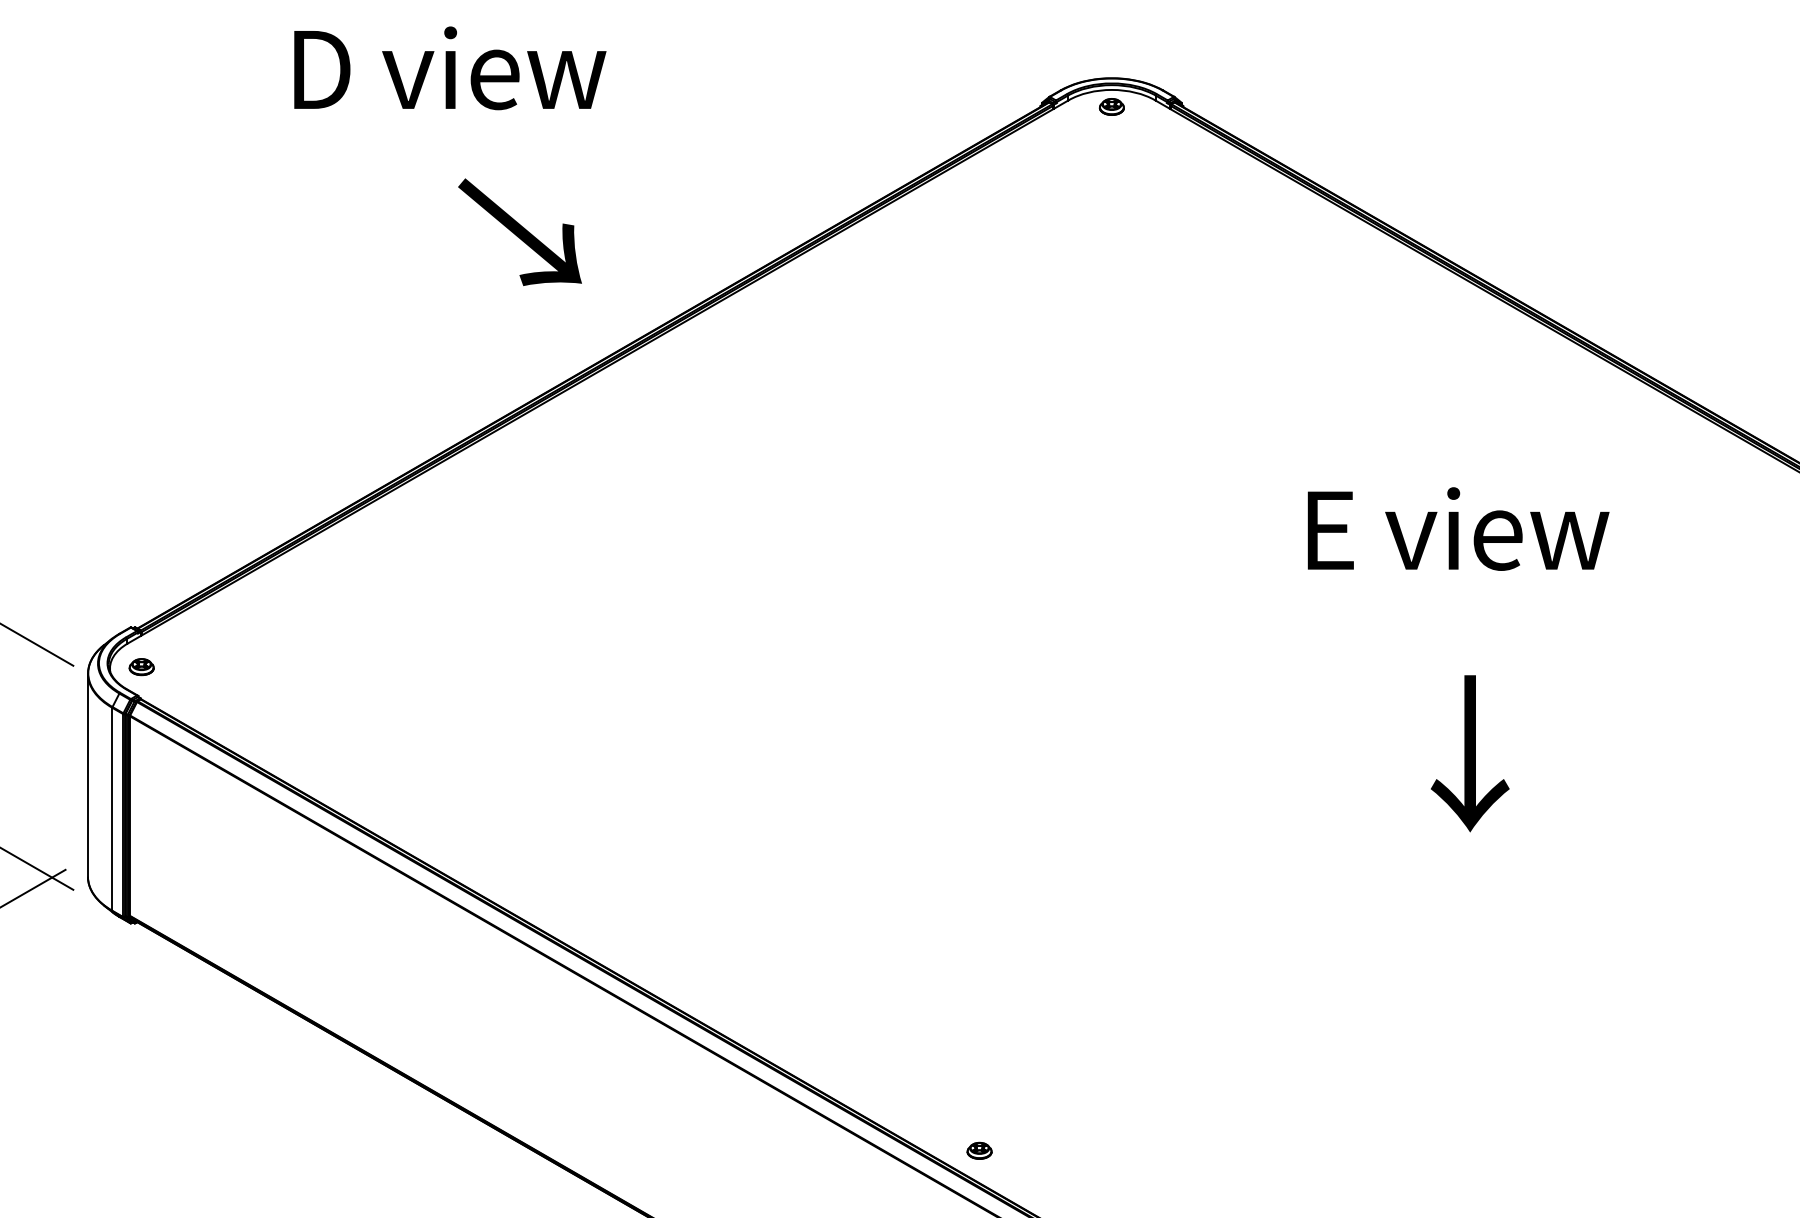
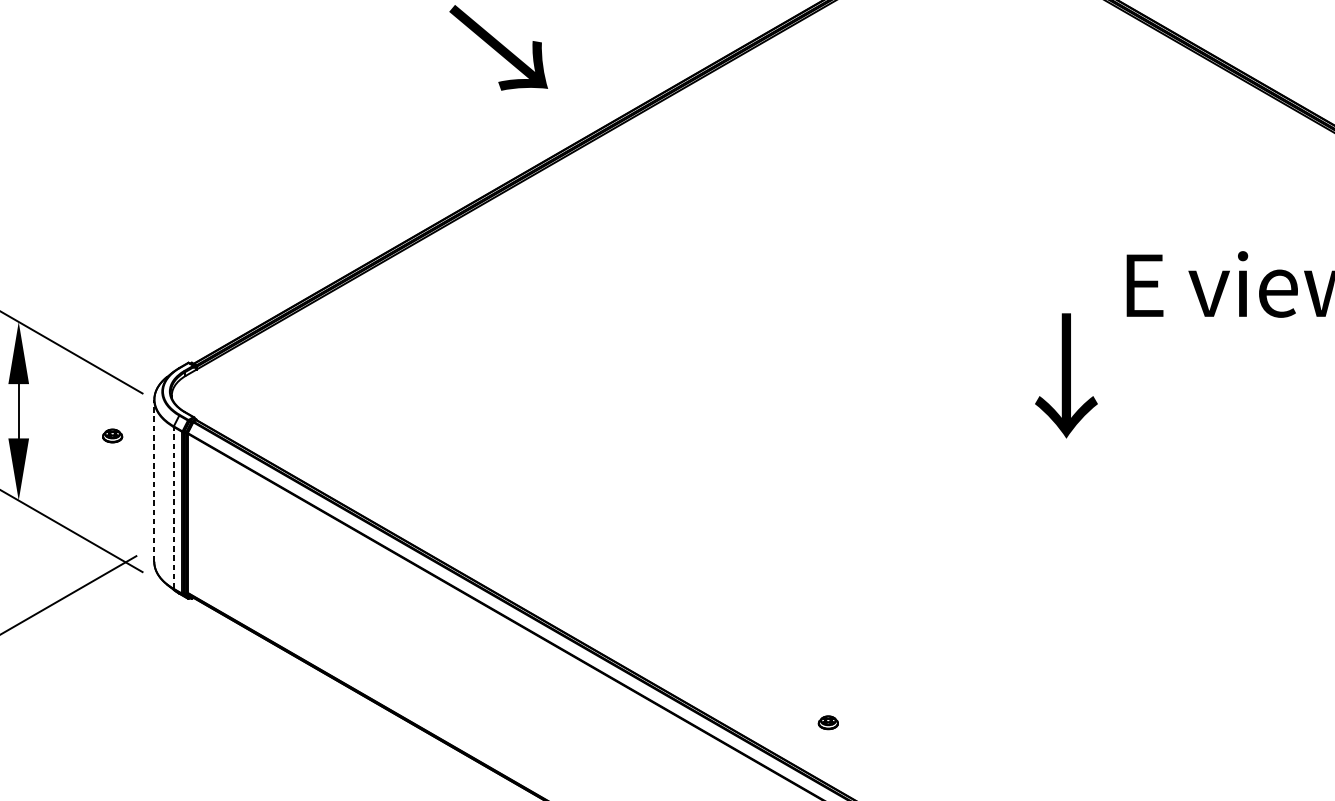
part: (141, 667) -> (112, 436), moved
text: (1470, 753) -> (1066, 375), moved
line: (87, 774) -> (153, 480), solid -> dashed
line: (112, 808) -> (173, 507), solid -> dashed
part: (979, 1150) -> (828, 722), moved

